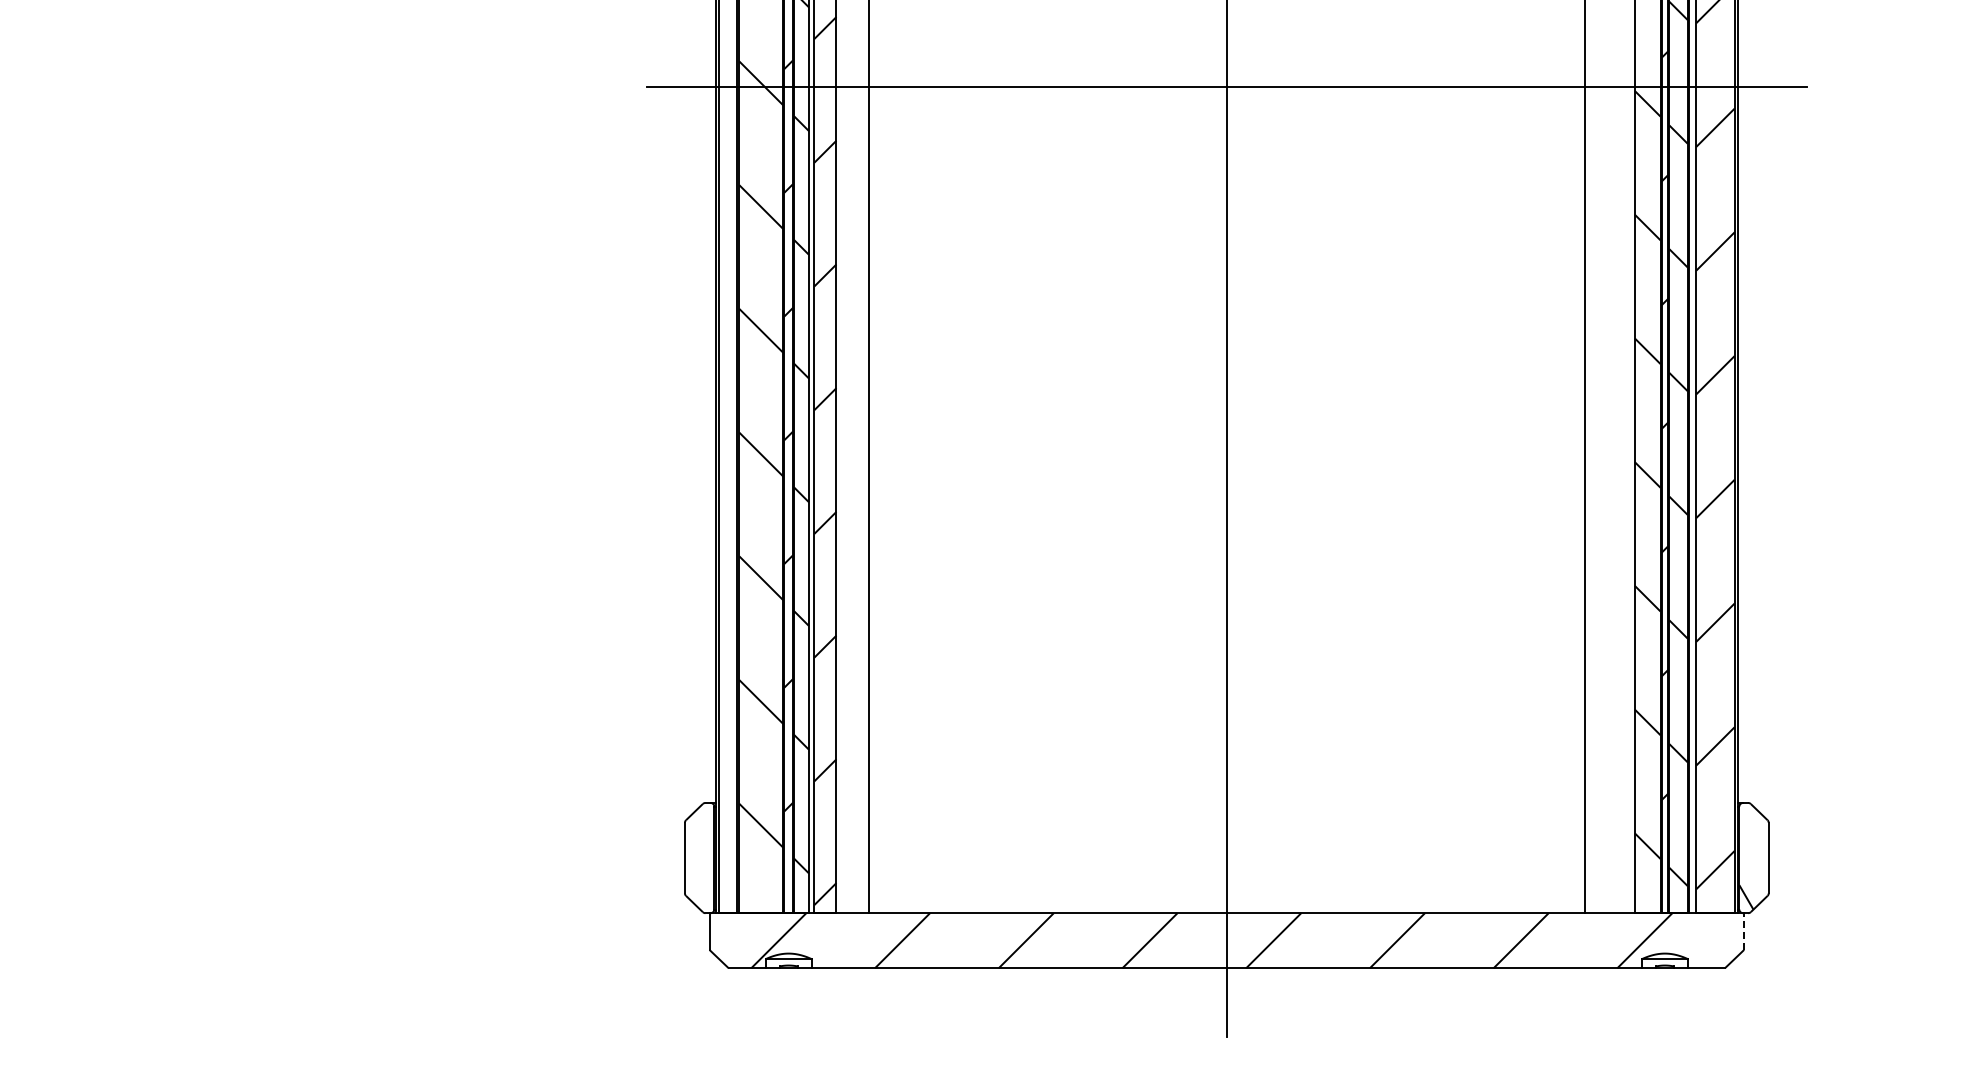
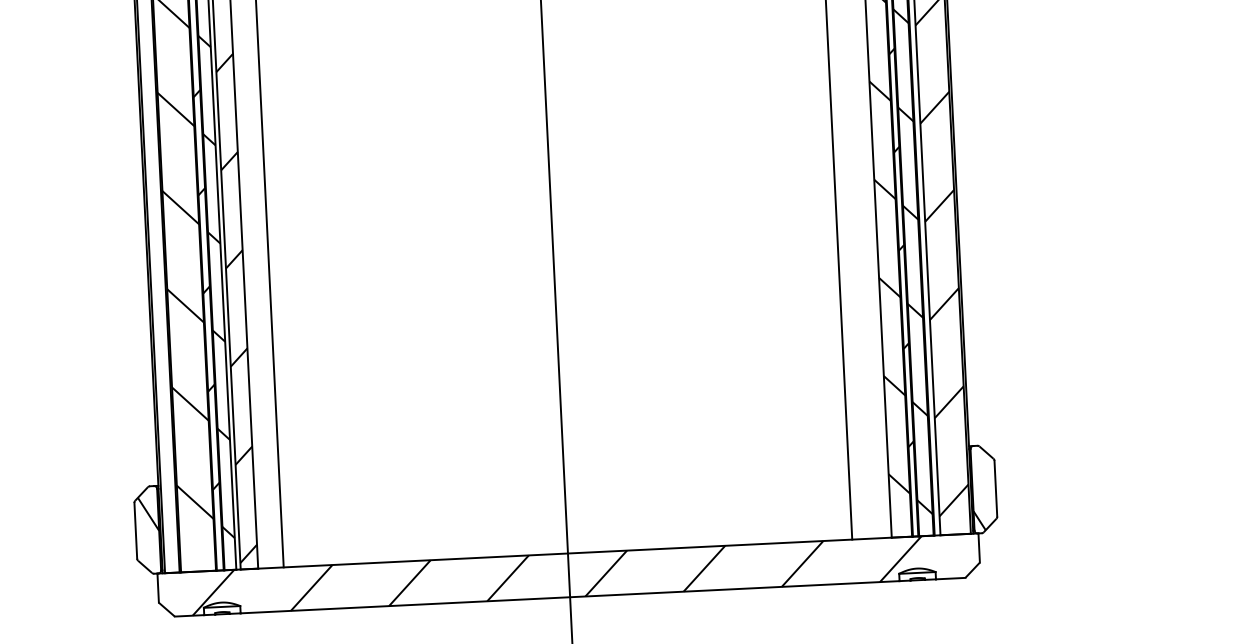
hatch: (701, 837) -> (148, 513), added
line: (1744, 931) -> (979, 547), dashed -> solid

